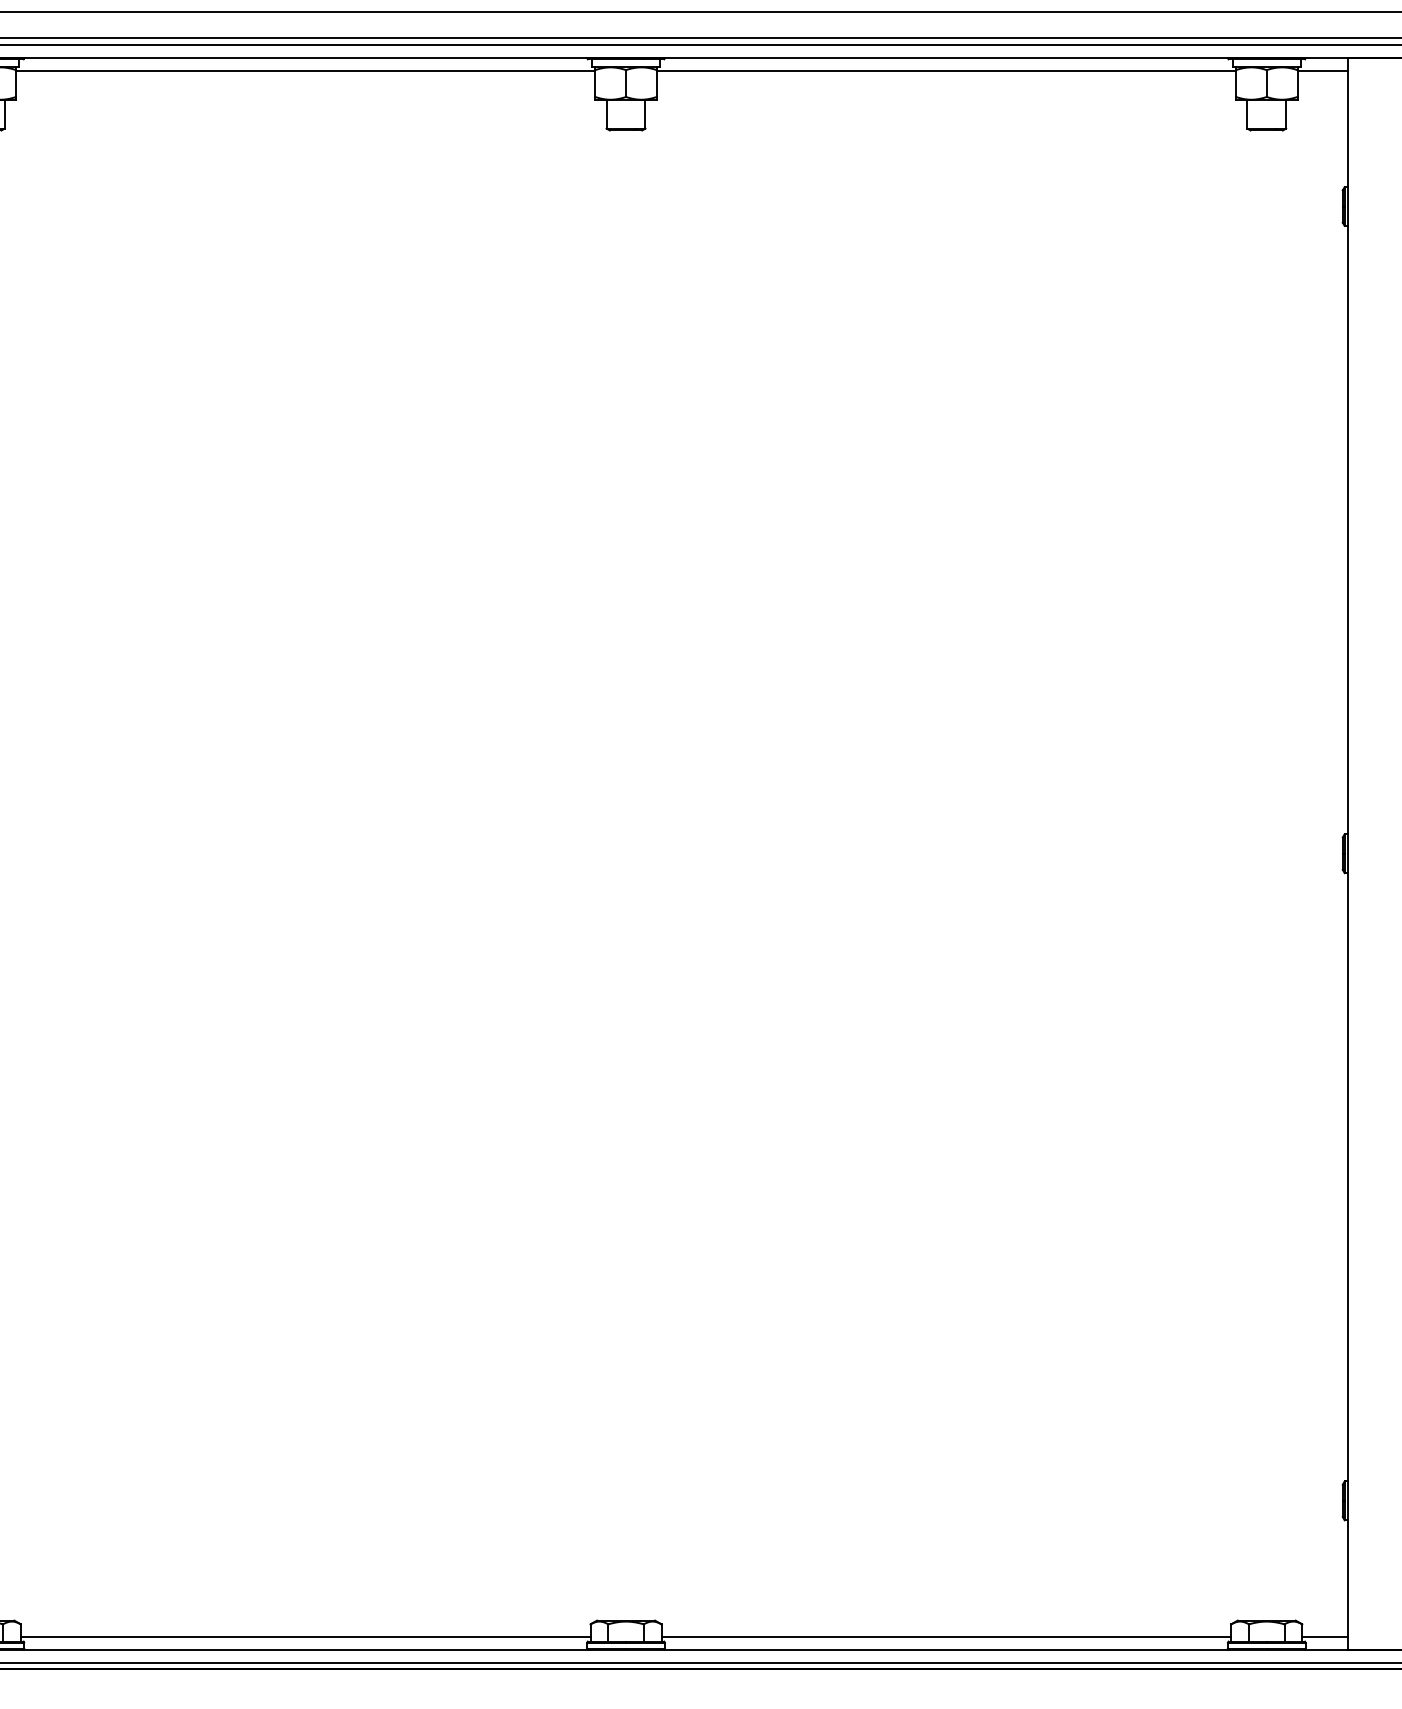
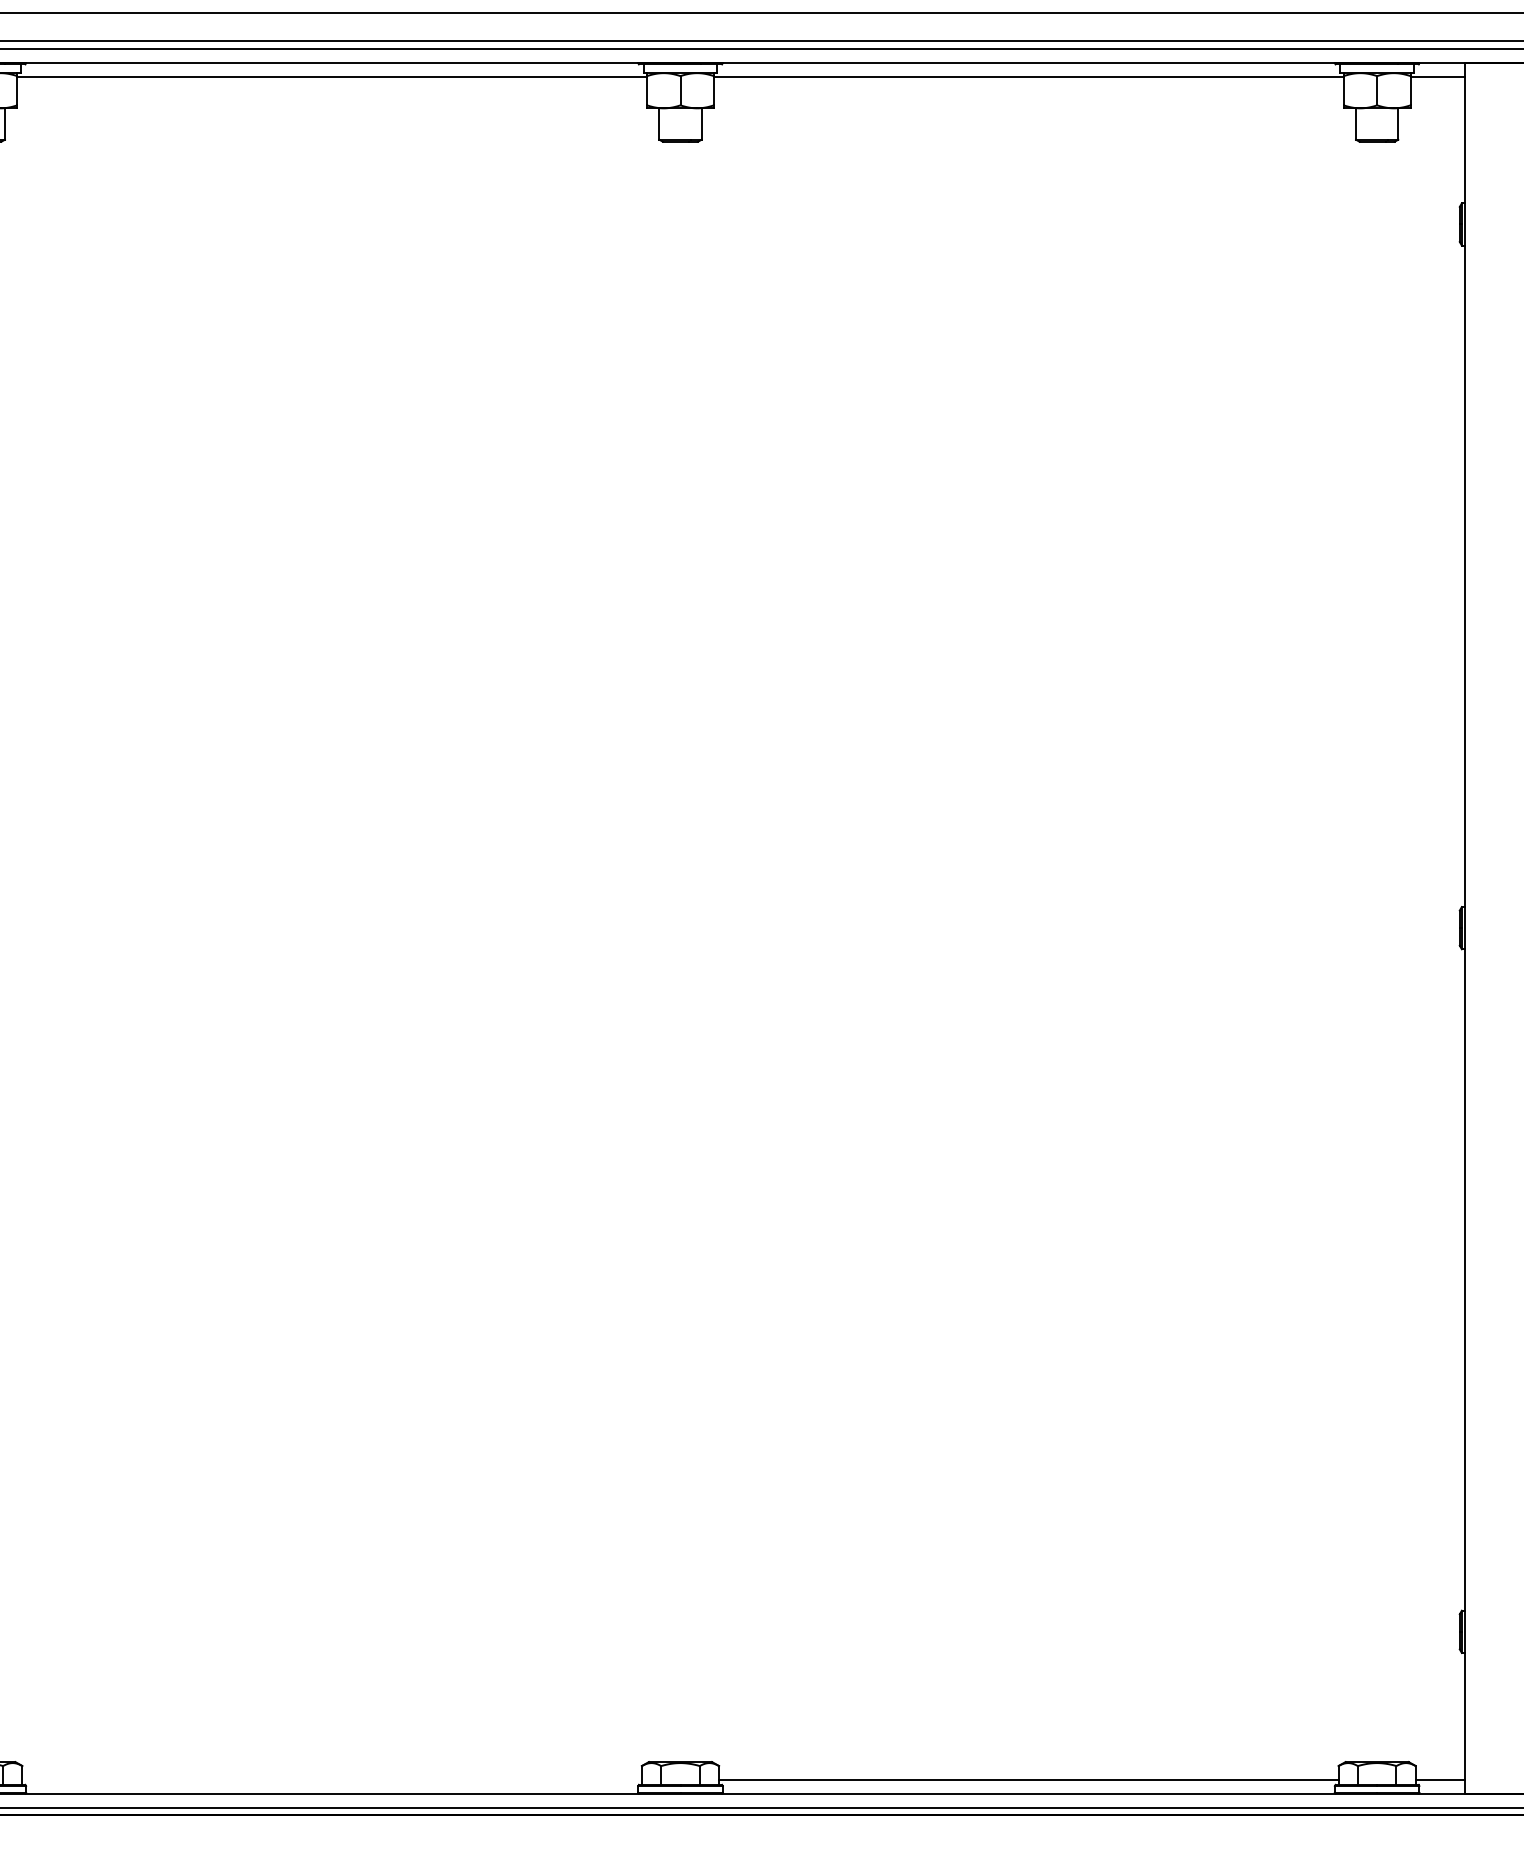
line: (305, 1636) -> (331, 1779), removed

